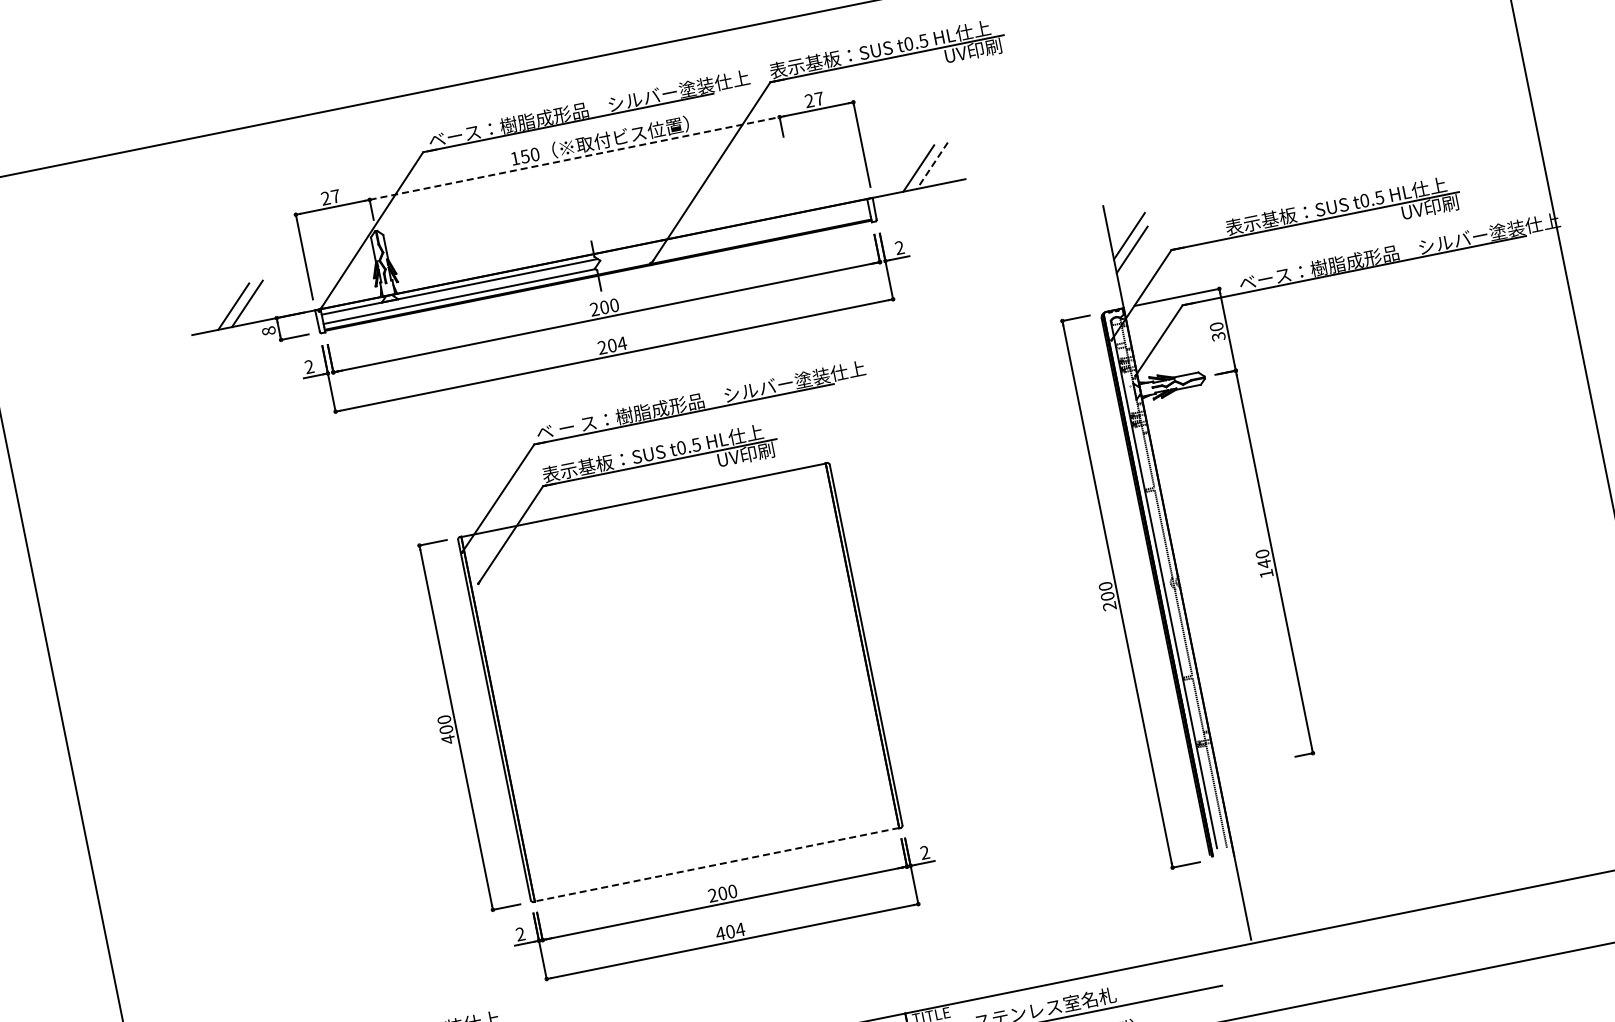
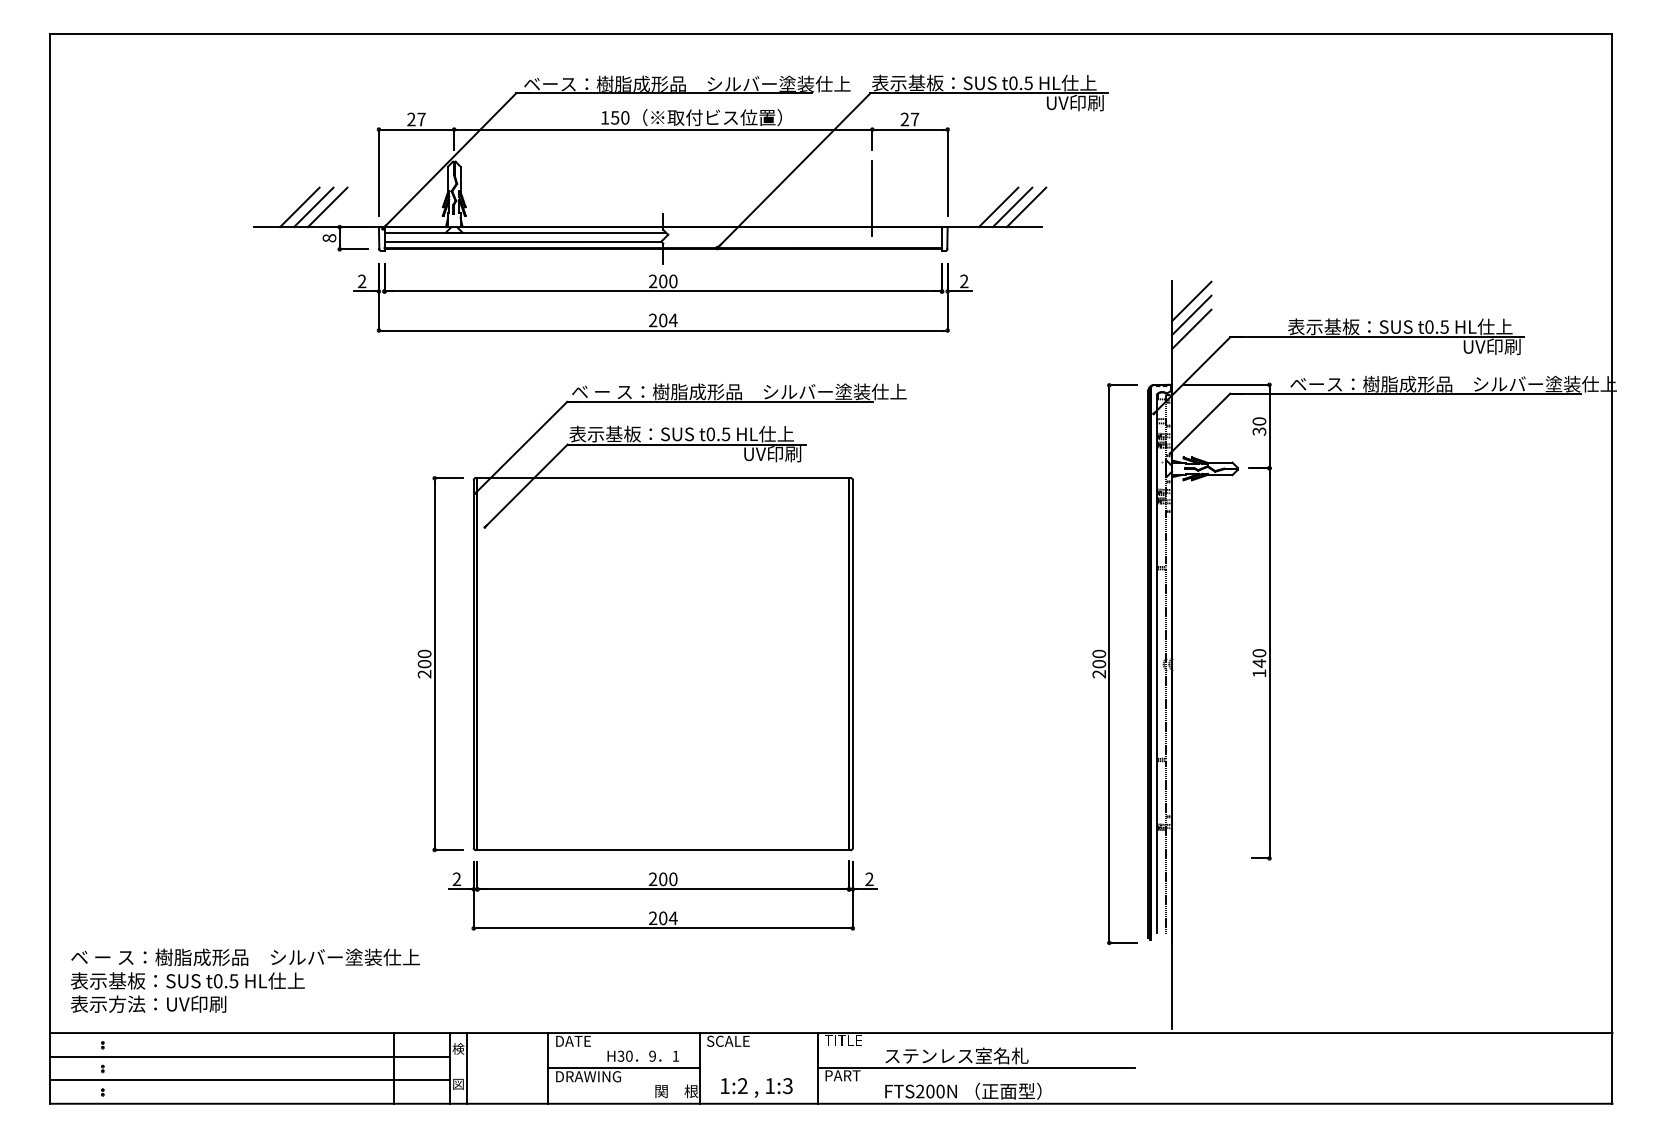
line: (574, 158) -> (663, 129), dashed -> solid
line: (946, 163) -> (1026, 207), added
line: (932, 165) -> (1012, 207), dashed -> solid
line: (793, 184) -> (872, 198), added
line: (1126, 222) -> (1191, 301), added
line: (260, 301) -> (327, 207), added
text: (448, 738) -> (424, 673), 400 -> 200
line: (717, 864) -> (663, 849), dashed -> solid
text: (719, 933) -> (652, 917), 404 -> 204

